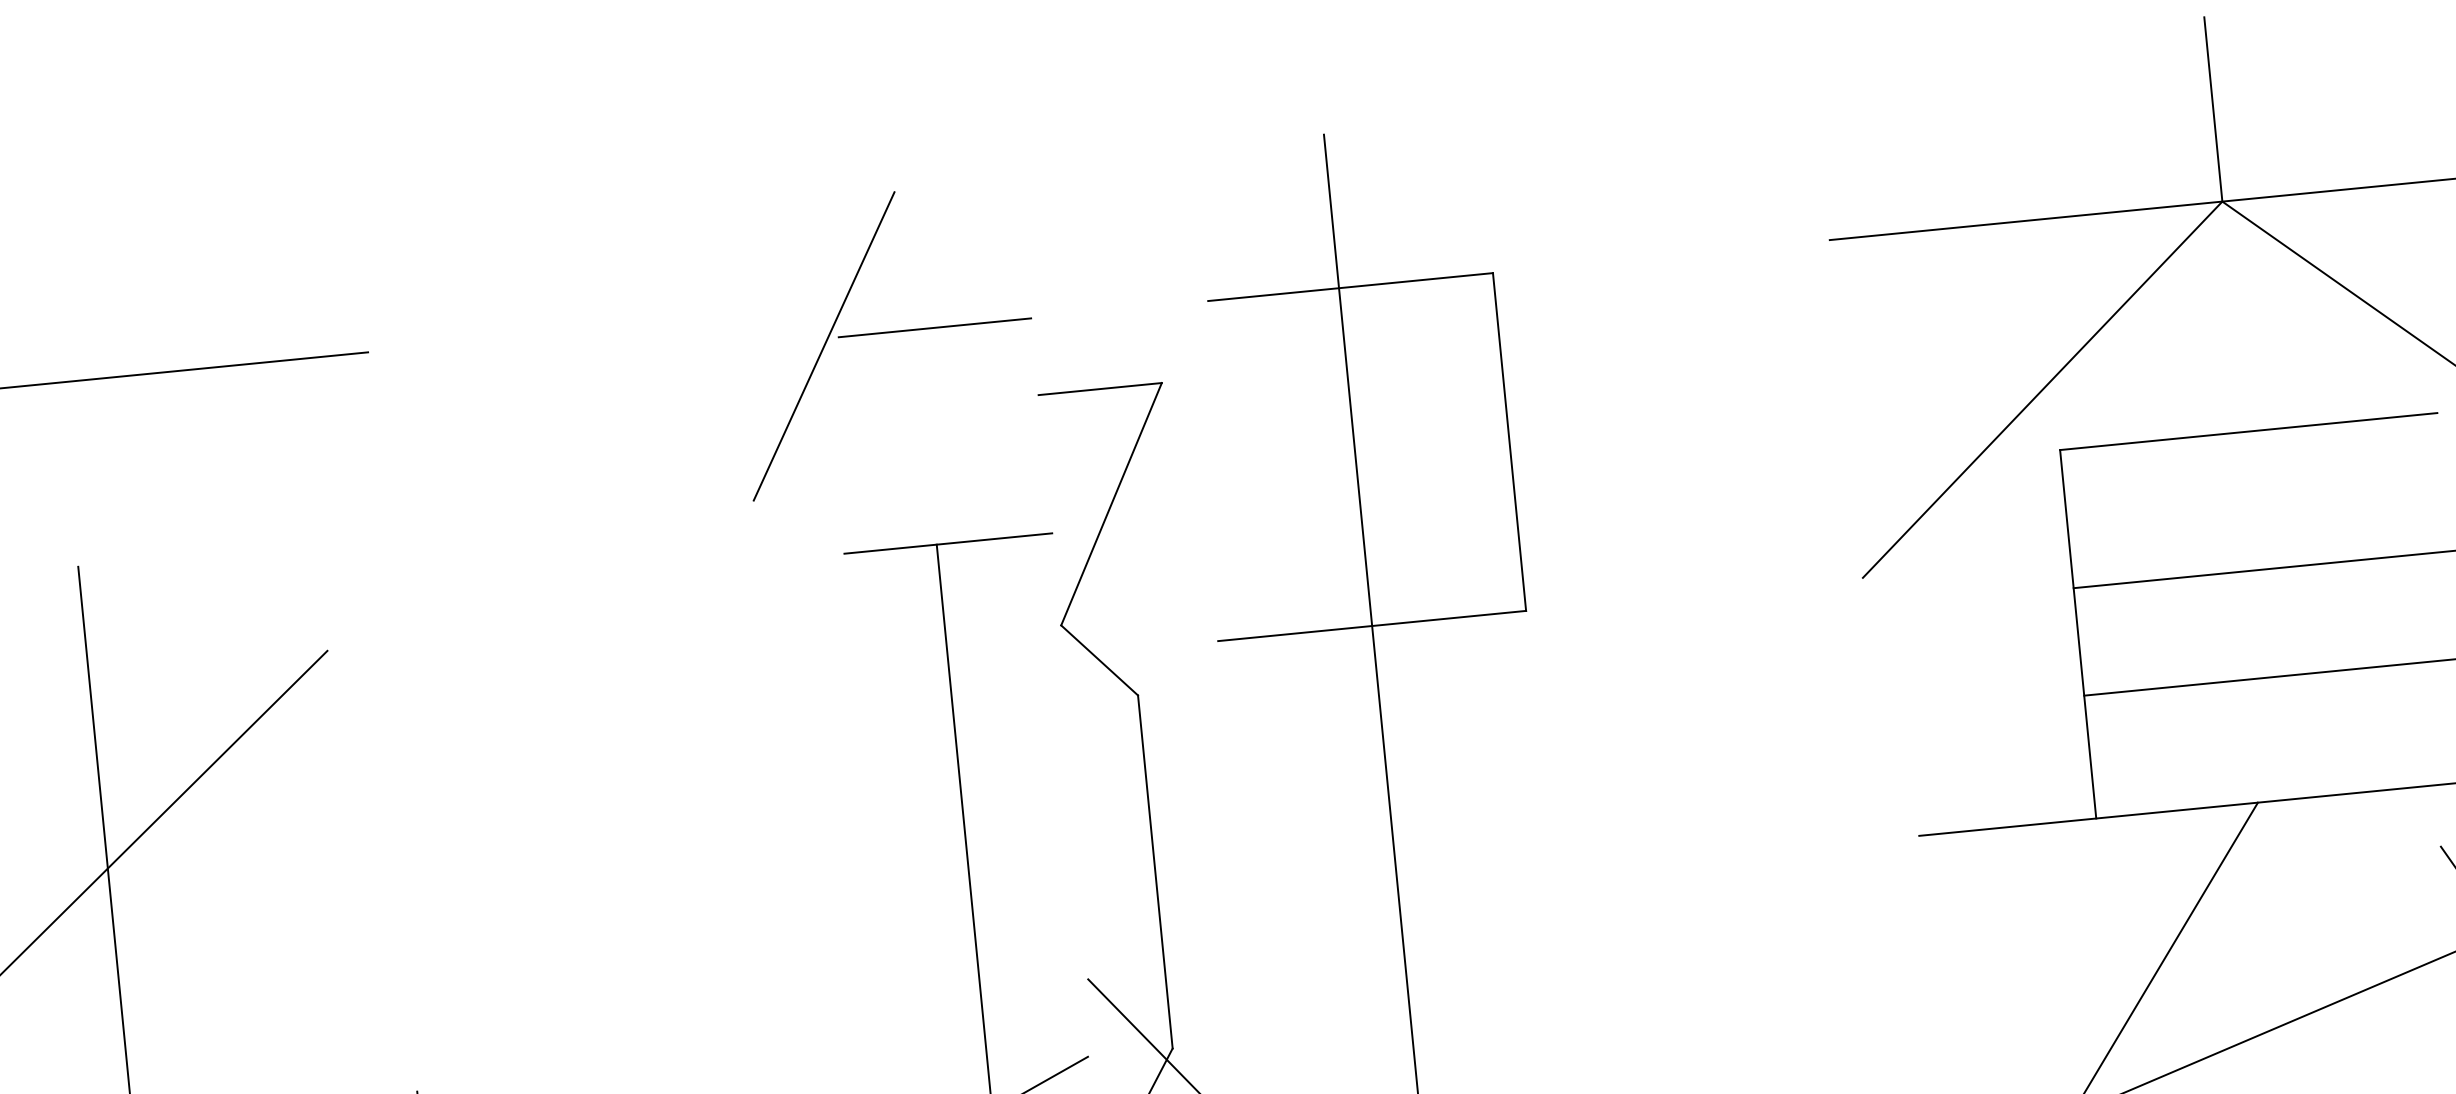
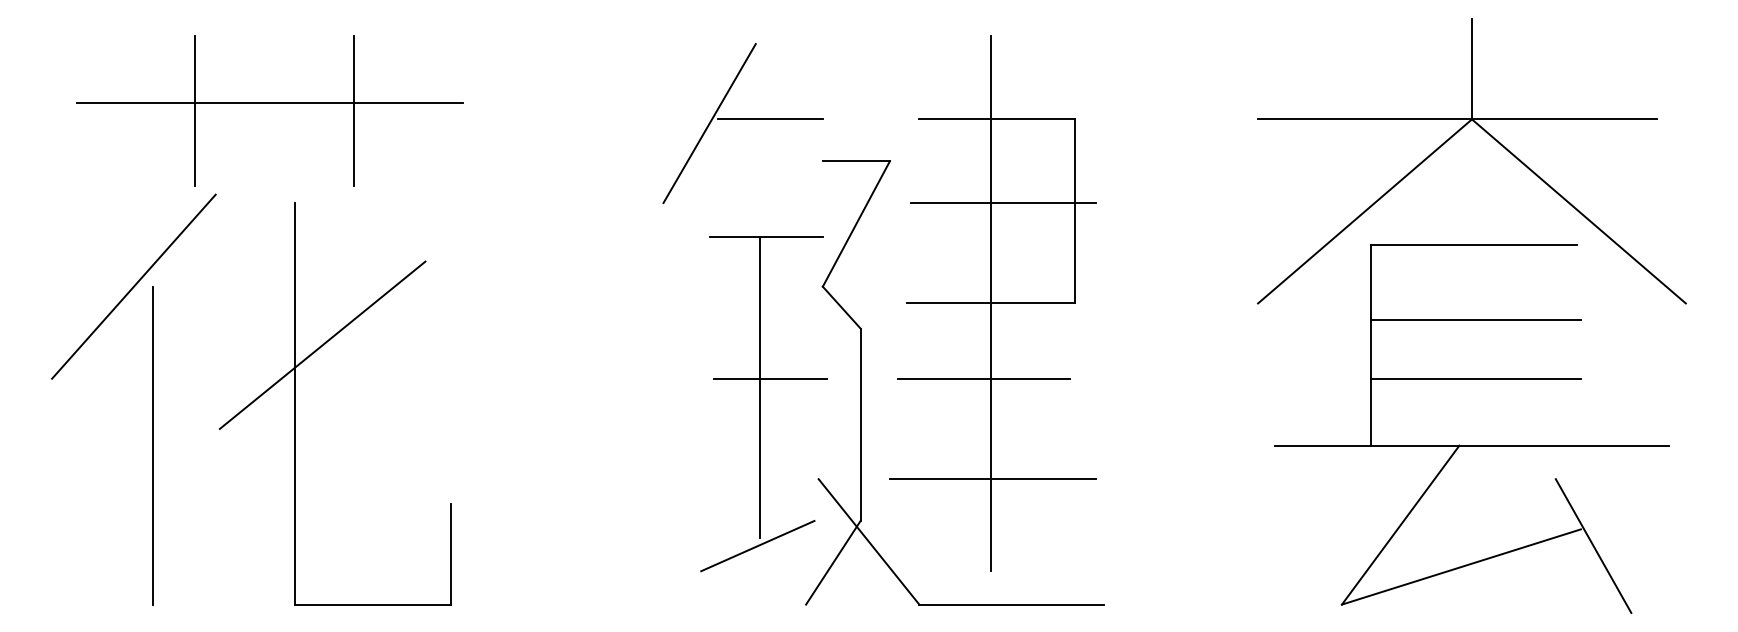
line: (170, 386) -> (354, 110), added
line: (1375, 440) -> (1002, 203), added
line: (1374, 764) -> (984, 378), added
line: (981, 803) -> (770, 378), added
line: (1407, 948) -> (992, 479), added

